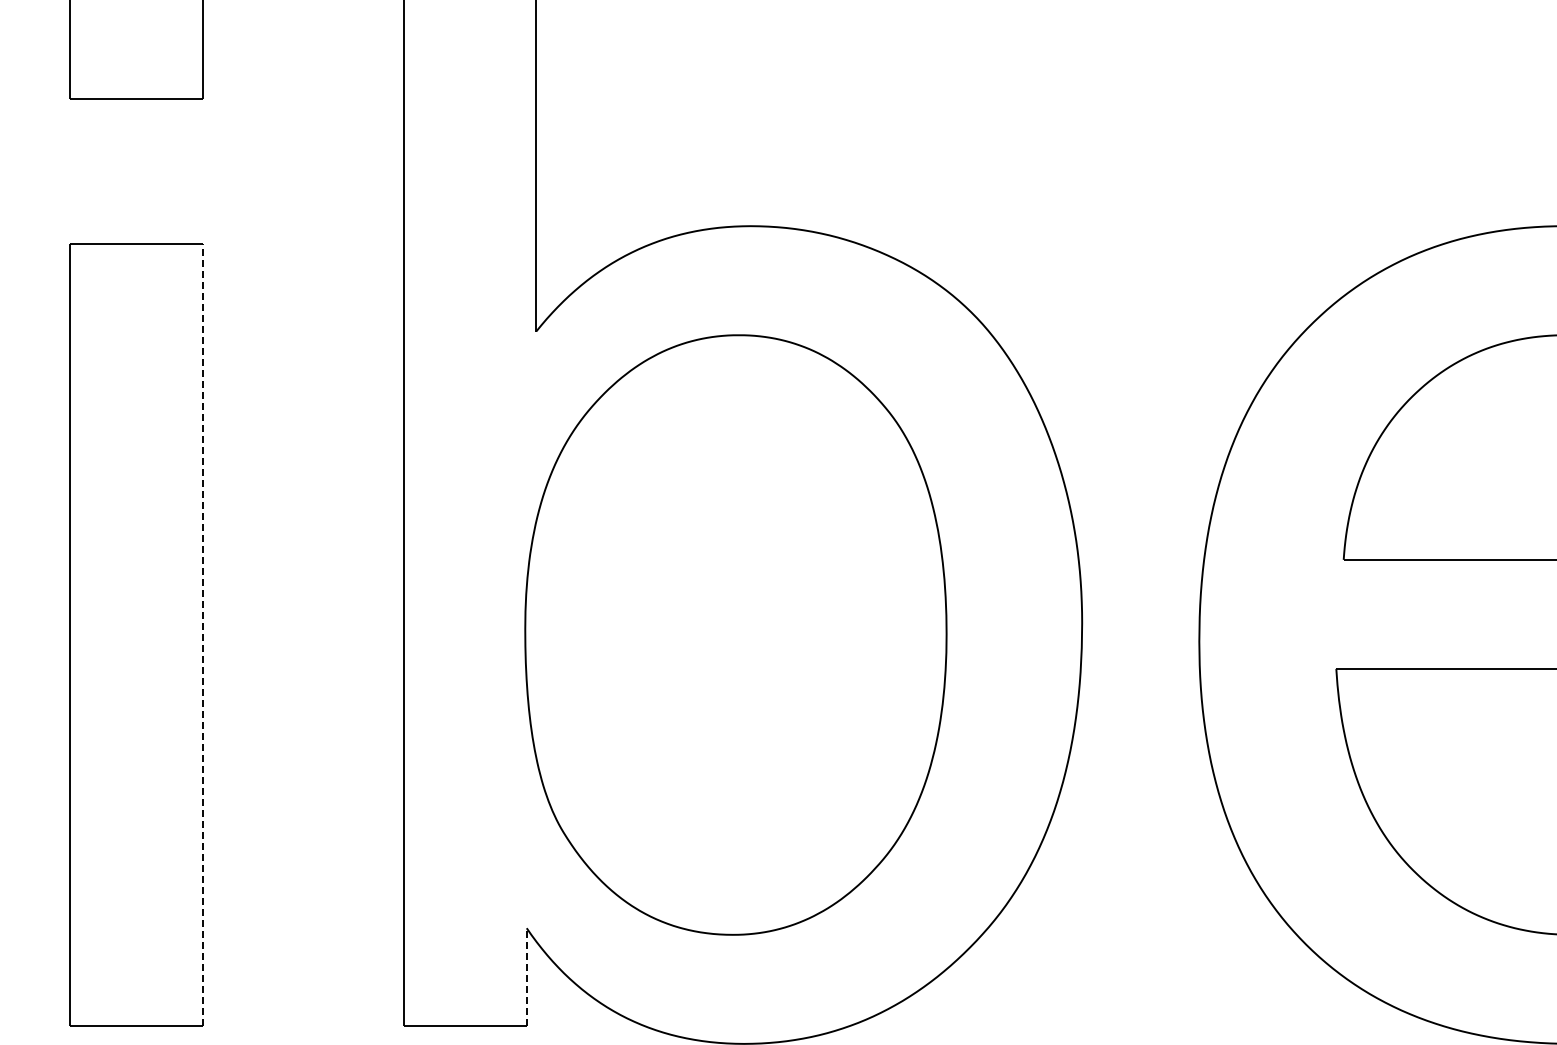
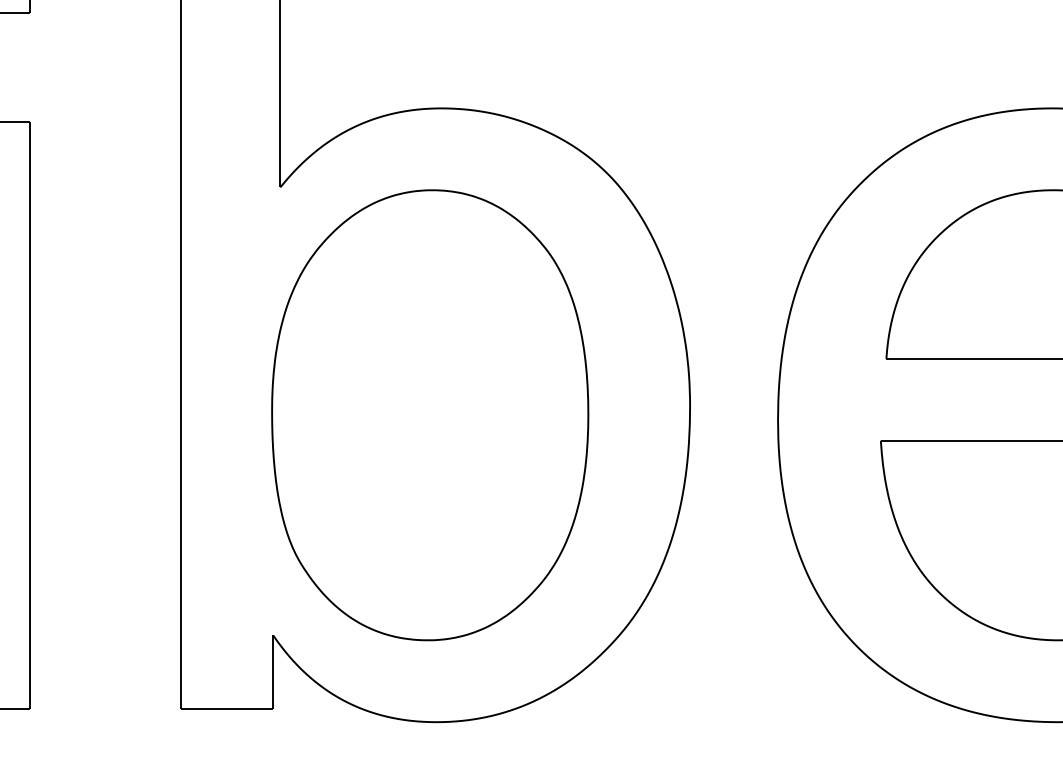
line: (202, 634) -> (29, 414), dashed -> solid
line: (526, 977) -> (273, 672), dashed -> solid

